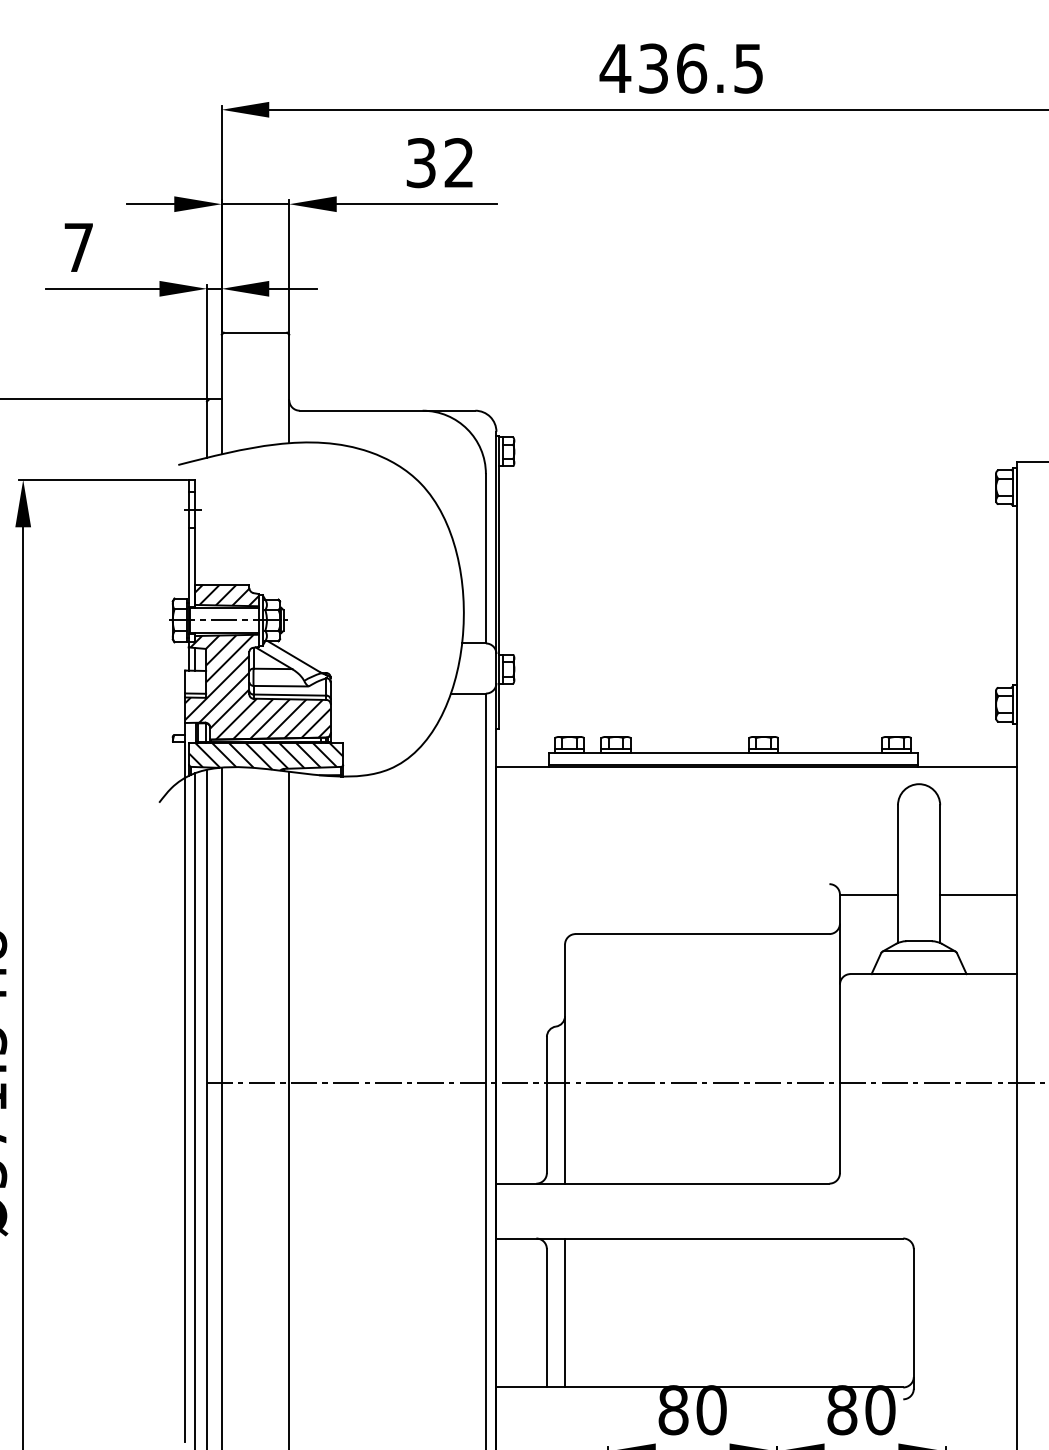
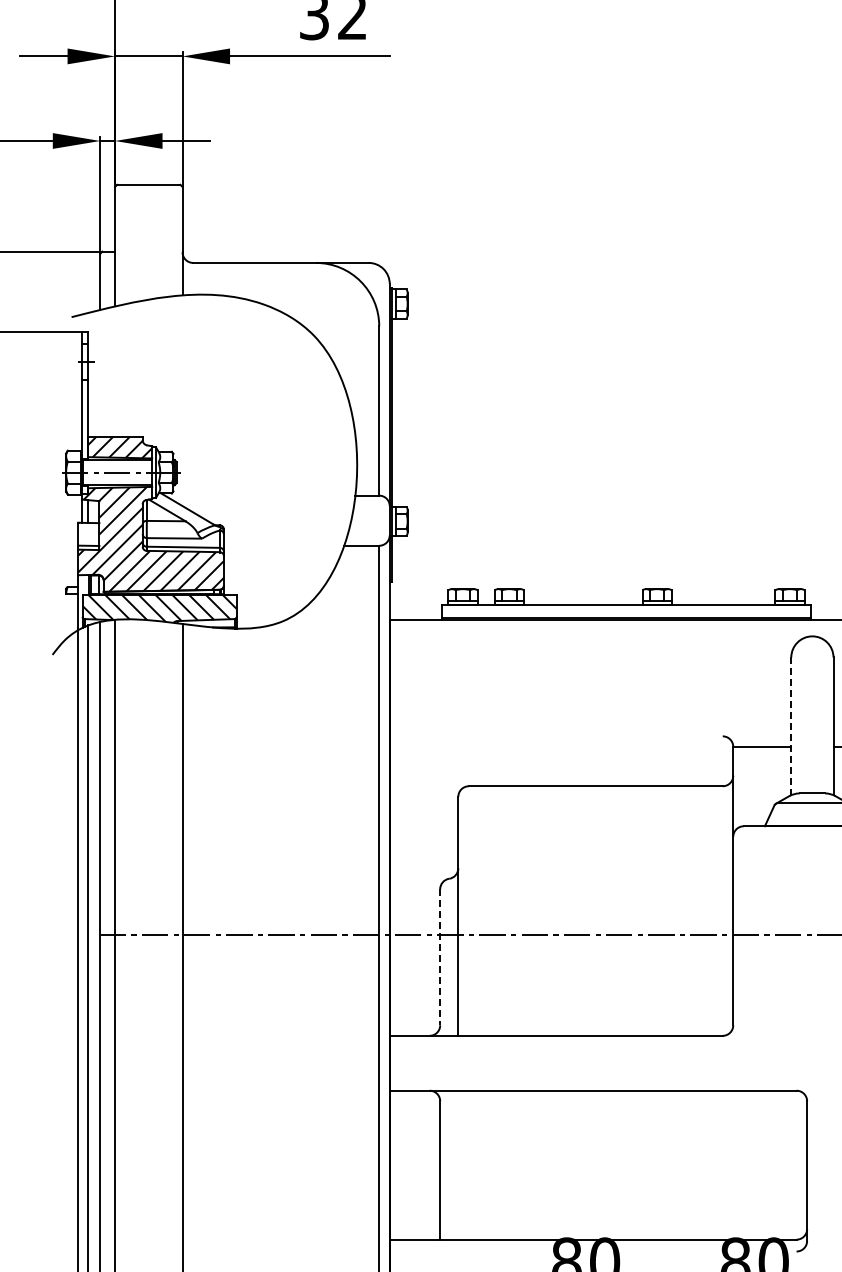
line: (897, 874) -> (790, 726), solid -> dashed
line: (546, 1105) -> (439, 957), solid -> dashed
line: (565, 1312) -> (458, 1164), removed

